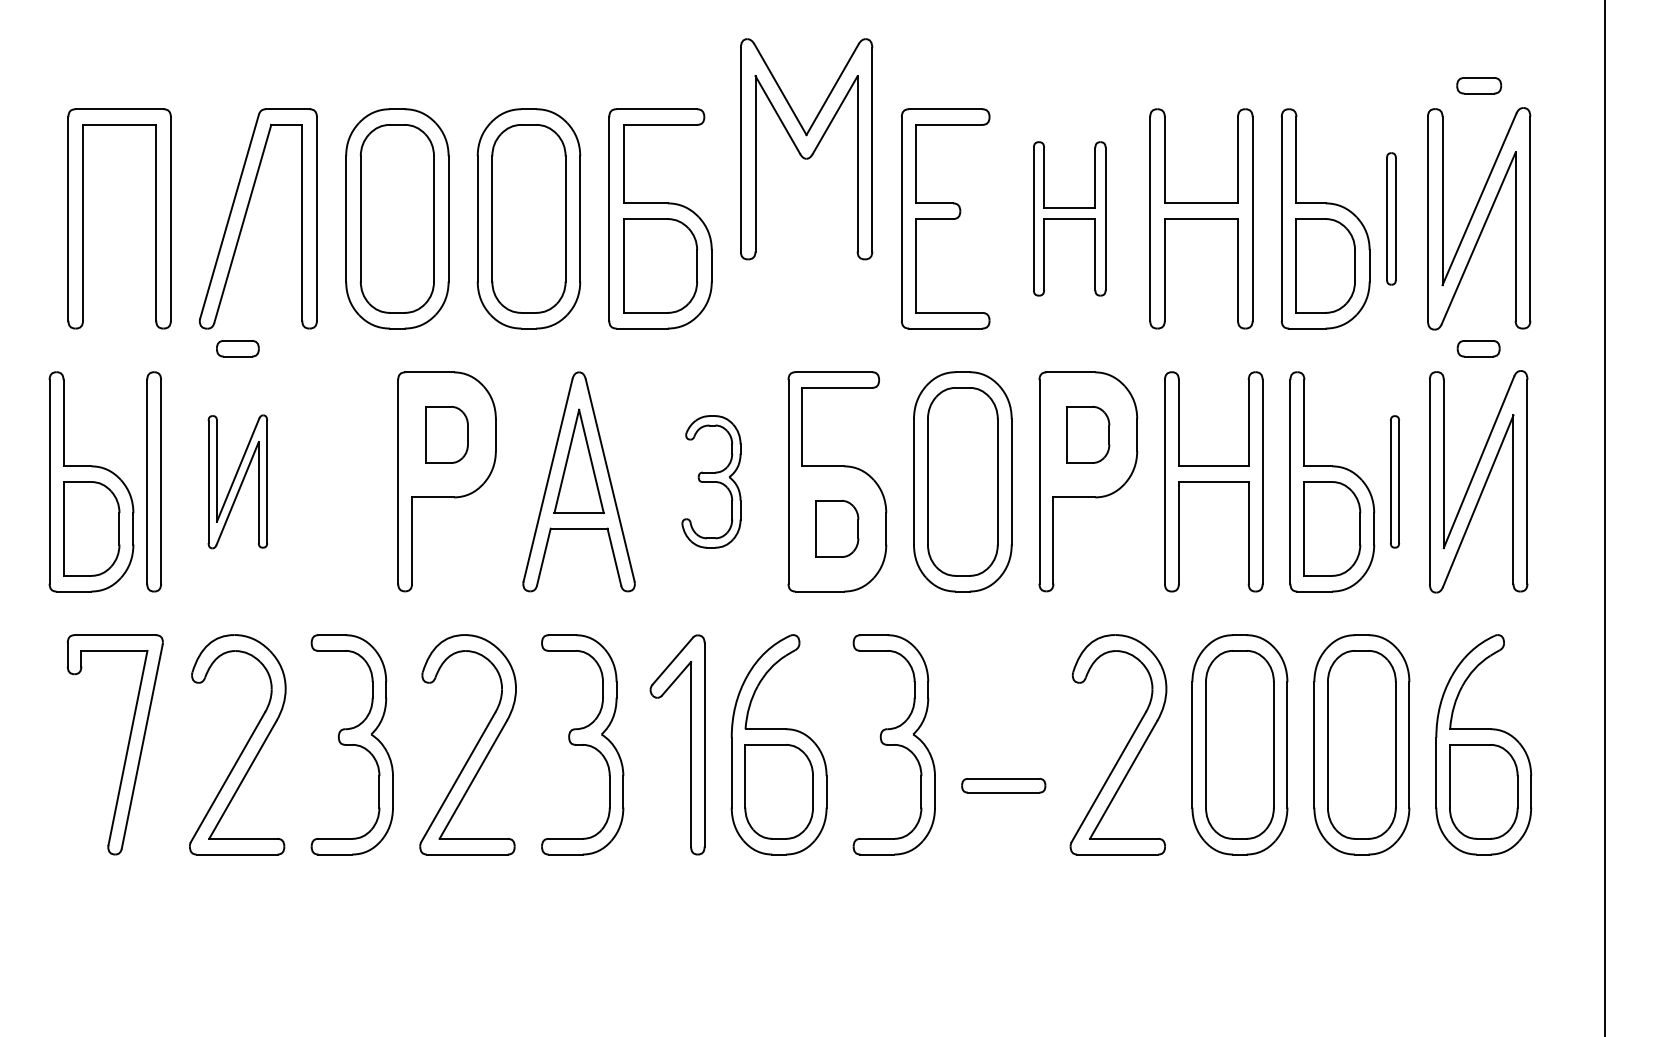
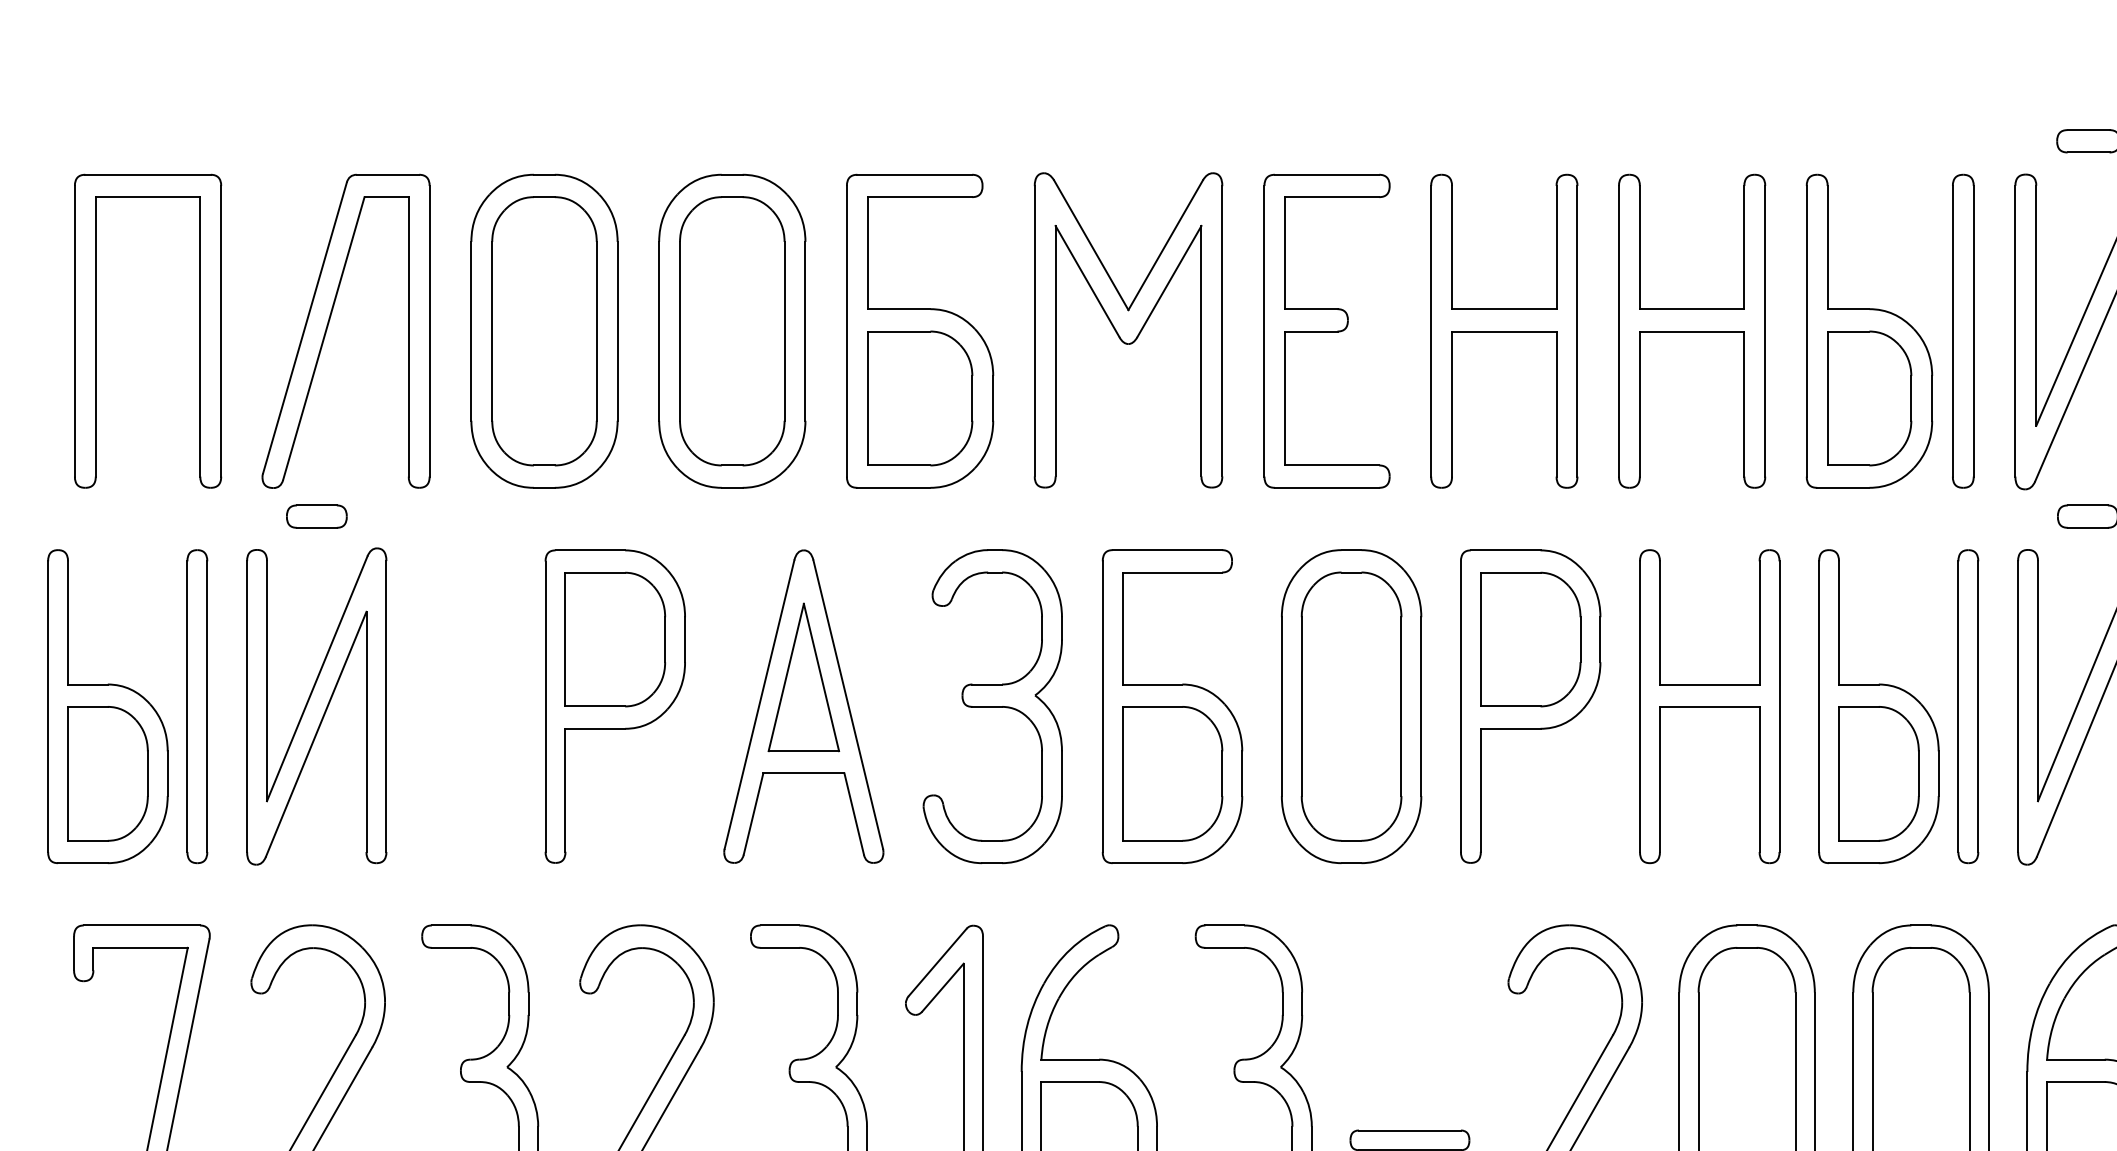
part: (806, 149) -> (1128, 330), moved
part: (1069, 218) -> (1503, 330), size x1.43
part: (1391, 218) -> (1963, 330), size x1.67
part: (446, 434) -> (614, 639), size x1.67
part: (1088, 434) -> (1530, 639), size x1.67
part: (237, 481) -> (316, 706), size x1.67
part: (711, 481) -> (992, 706), size x1.67
part: (1394, 481) -> (1967, 706), size x1.67
part: (837, 528) -> (1172, 773), size x1.67

